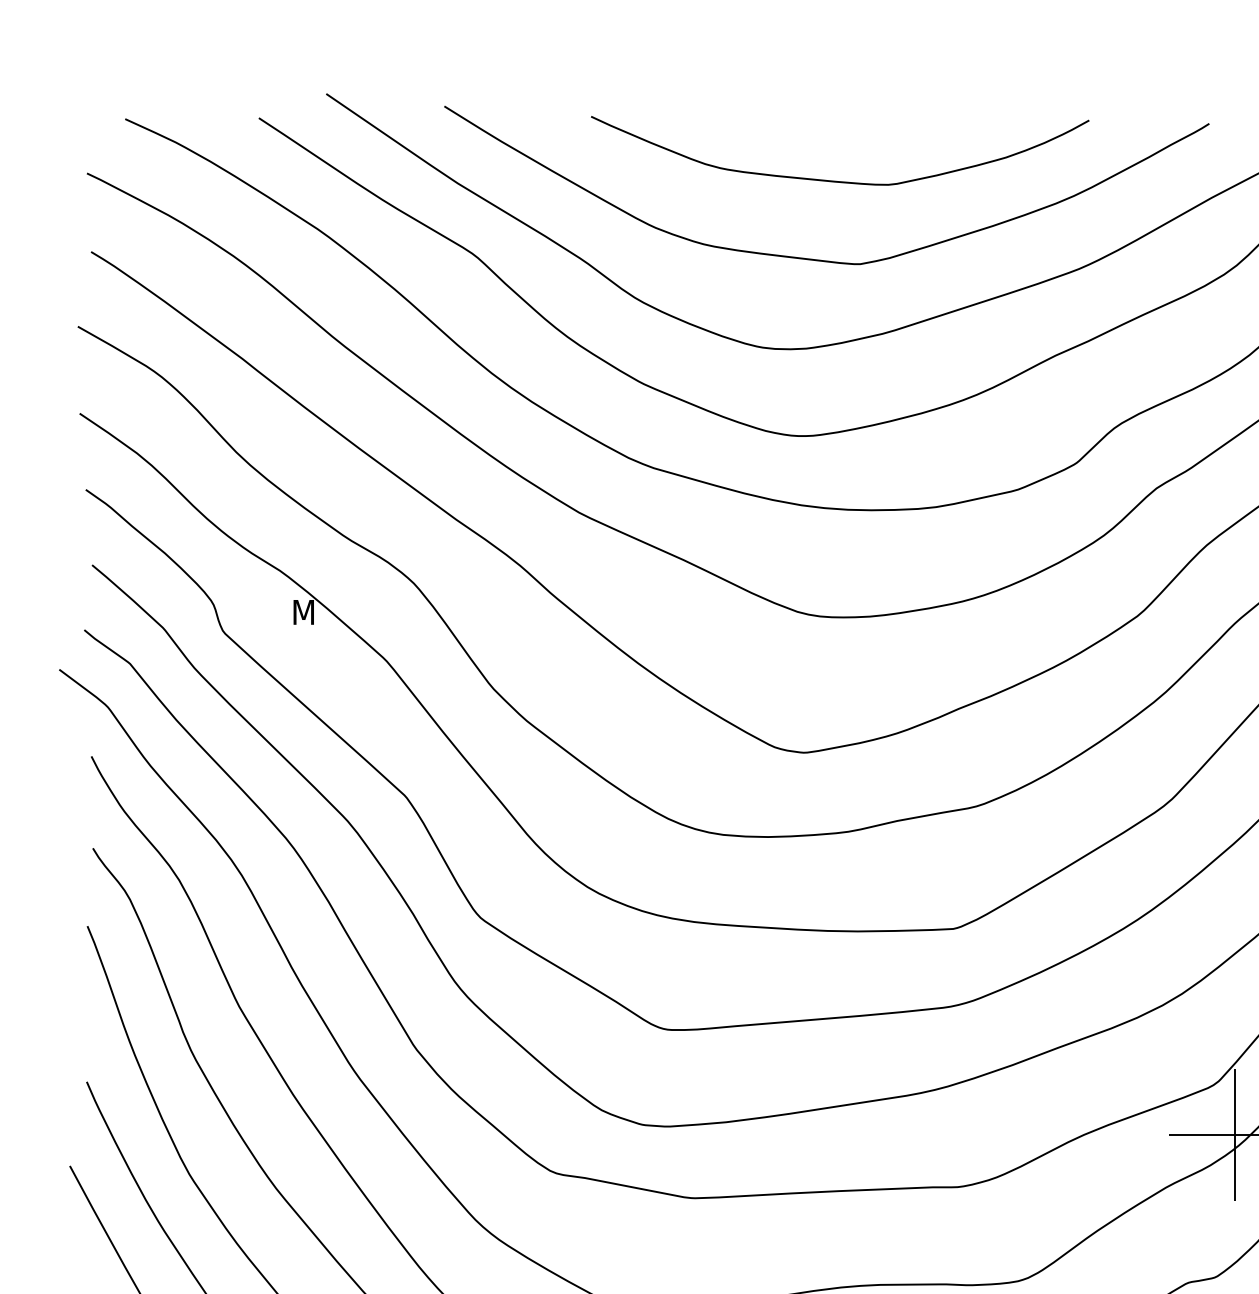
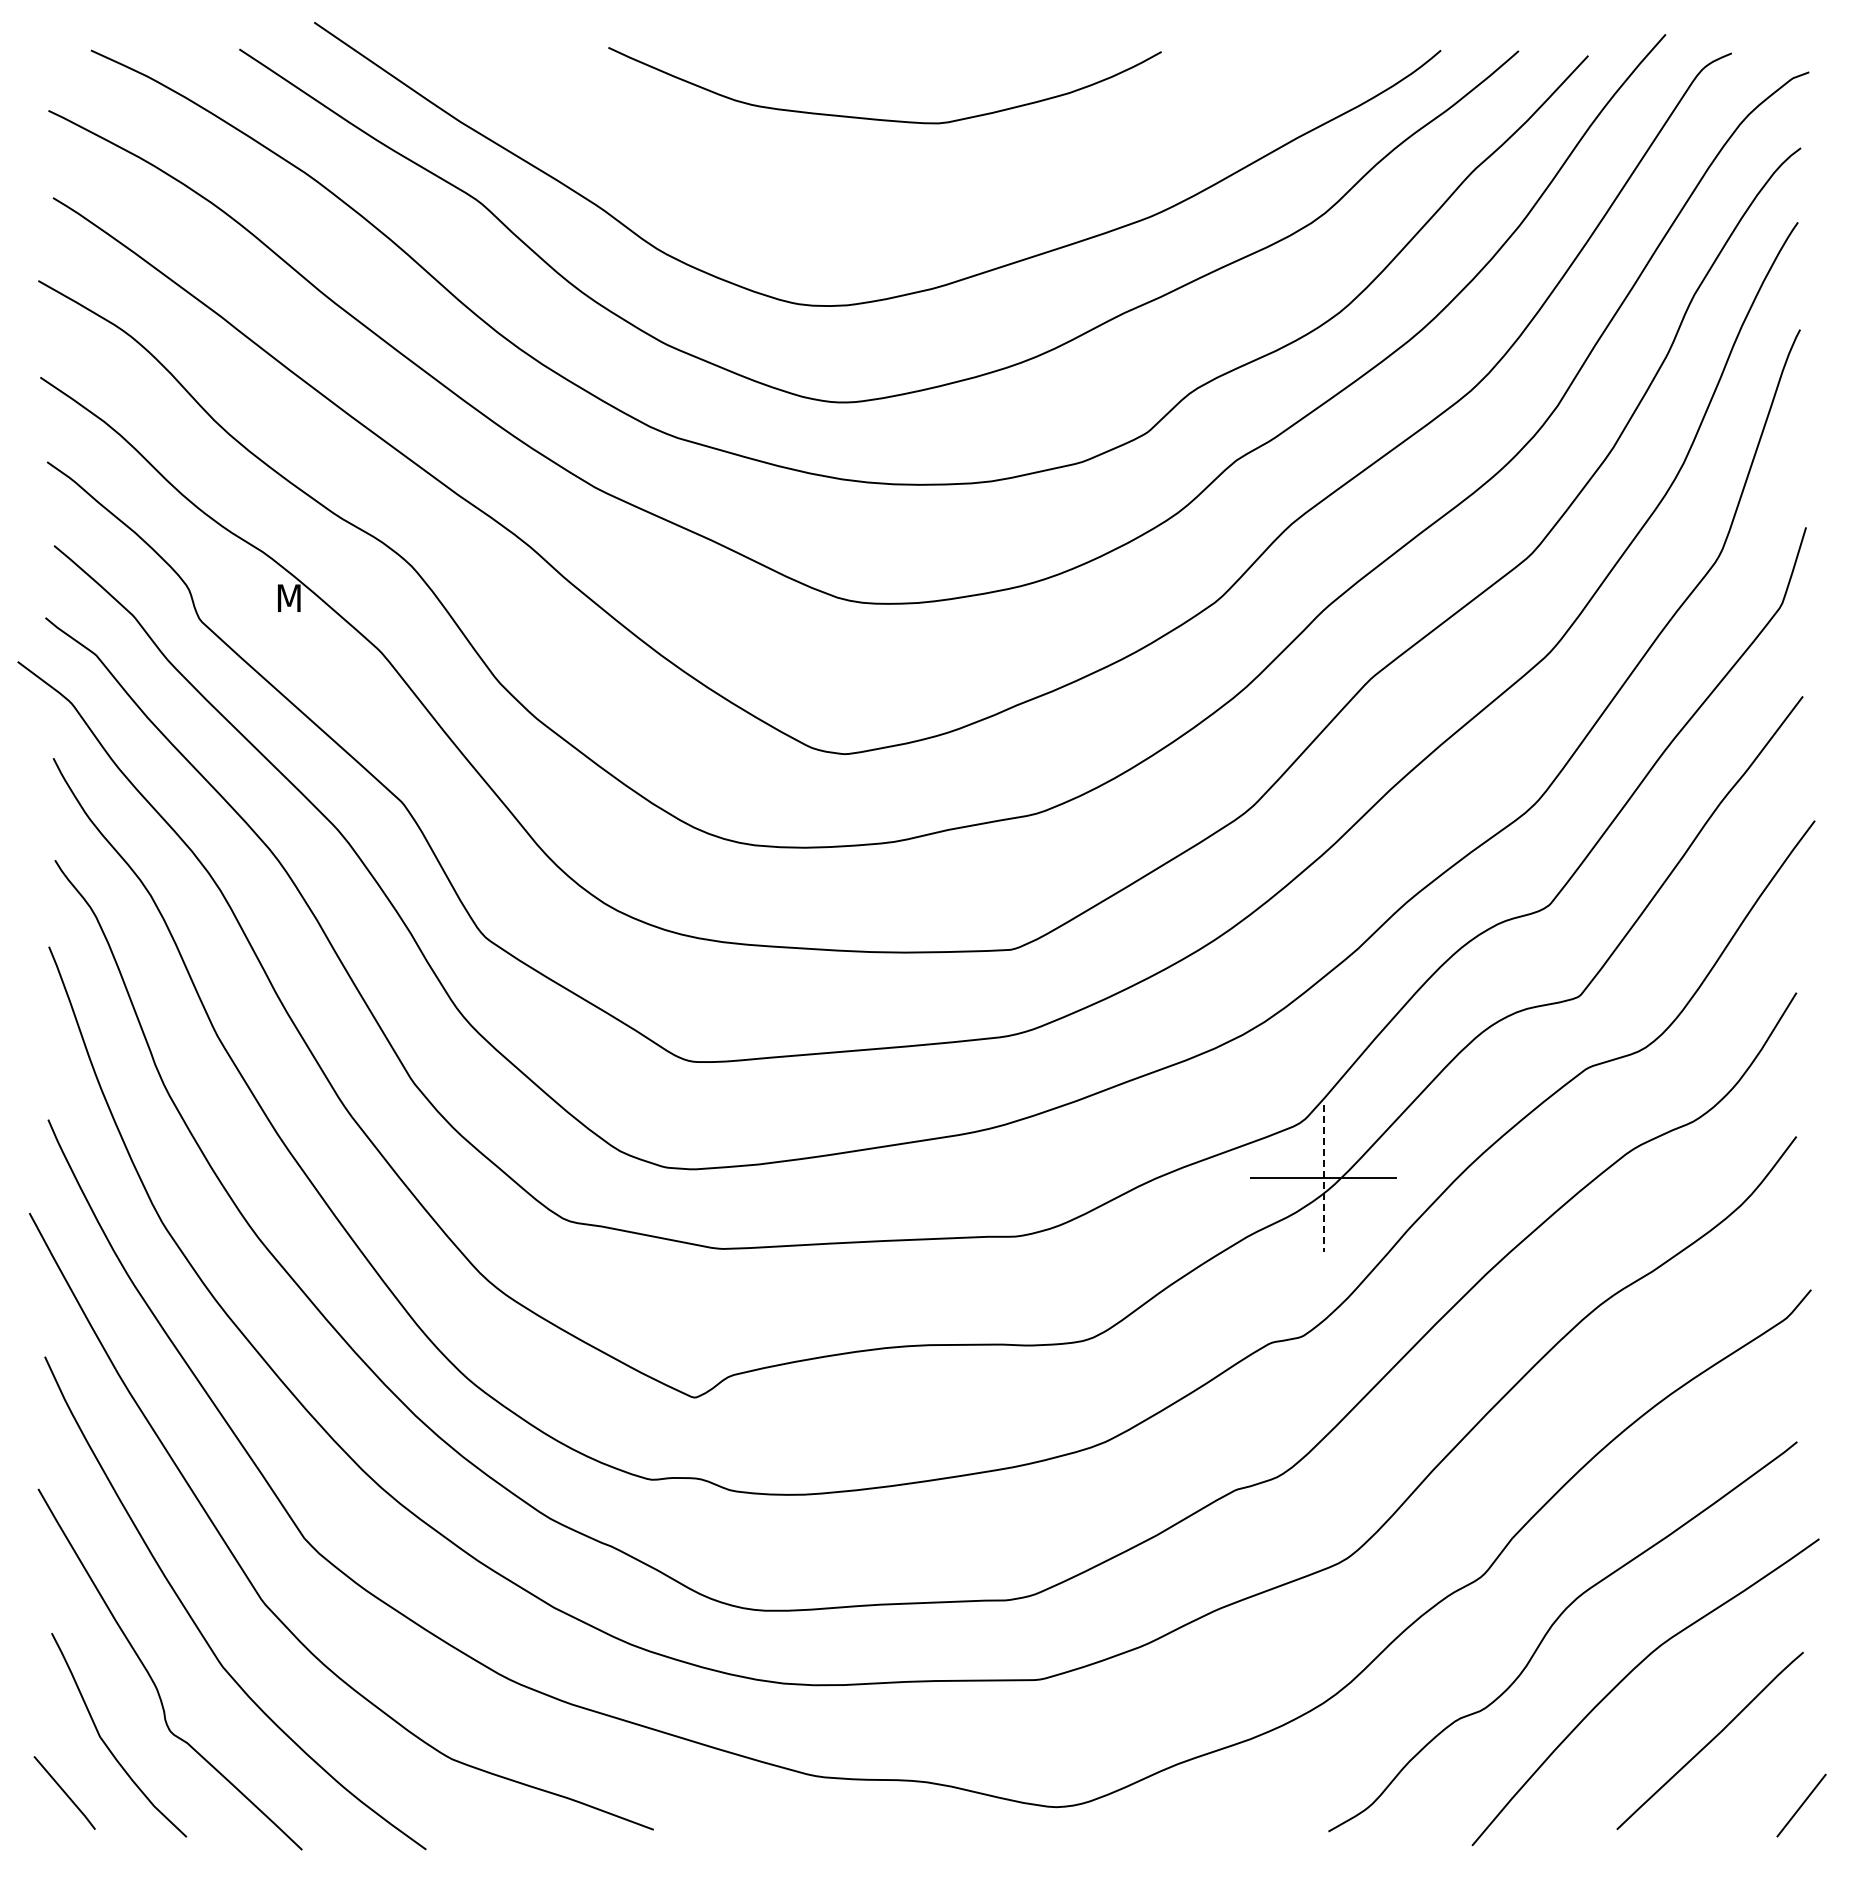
curve: (820, 259) -> (863, 206), removed
line: (1235, 1134) -> (1323, 1178), solid -> dashed

